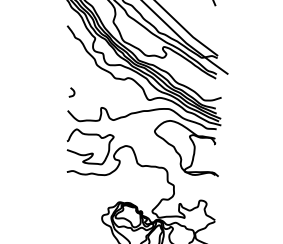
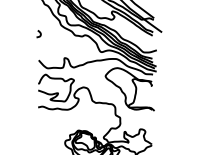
curve: (73, 92) -> (40, 34), moved

